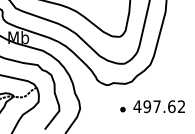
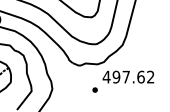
text: (158, 106) -> (127, 76), moved

